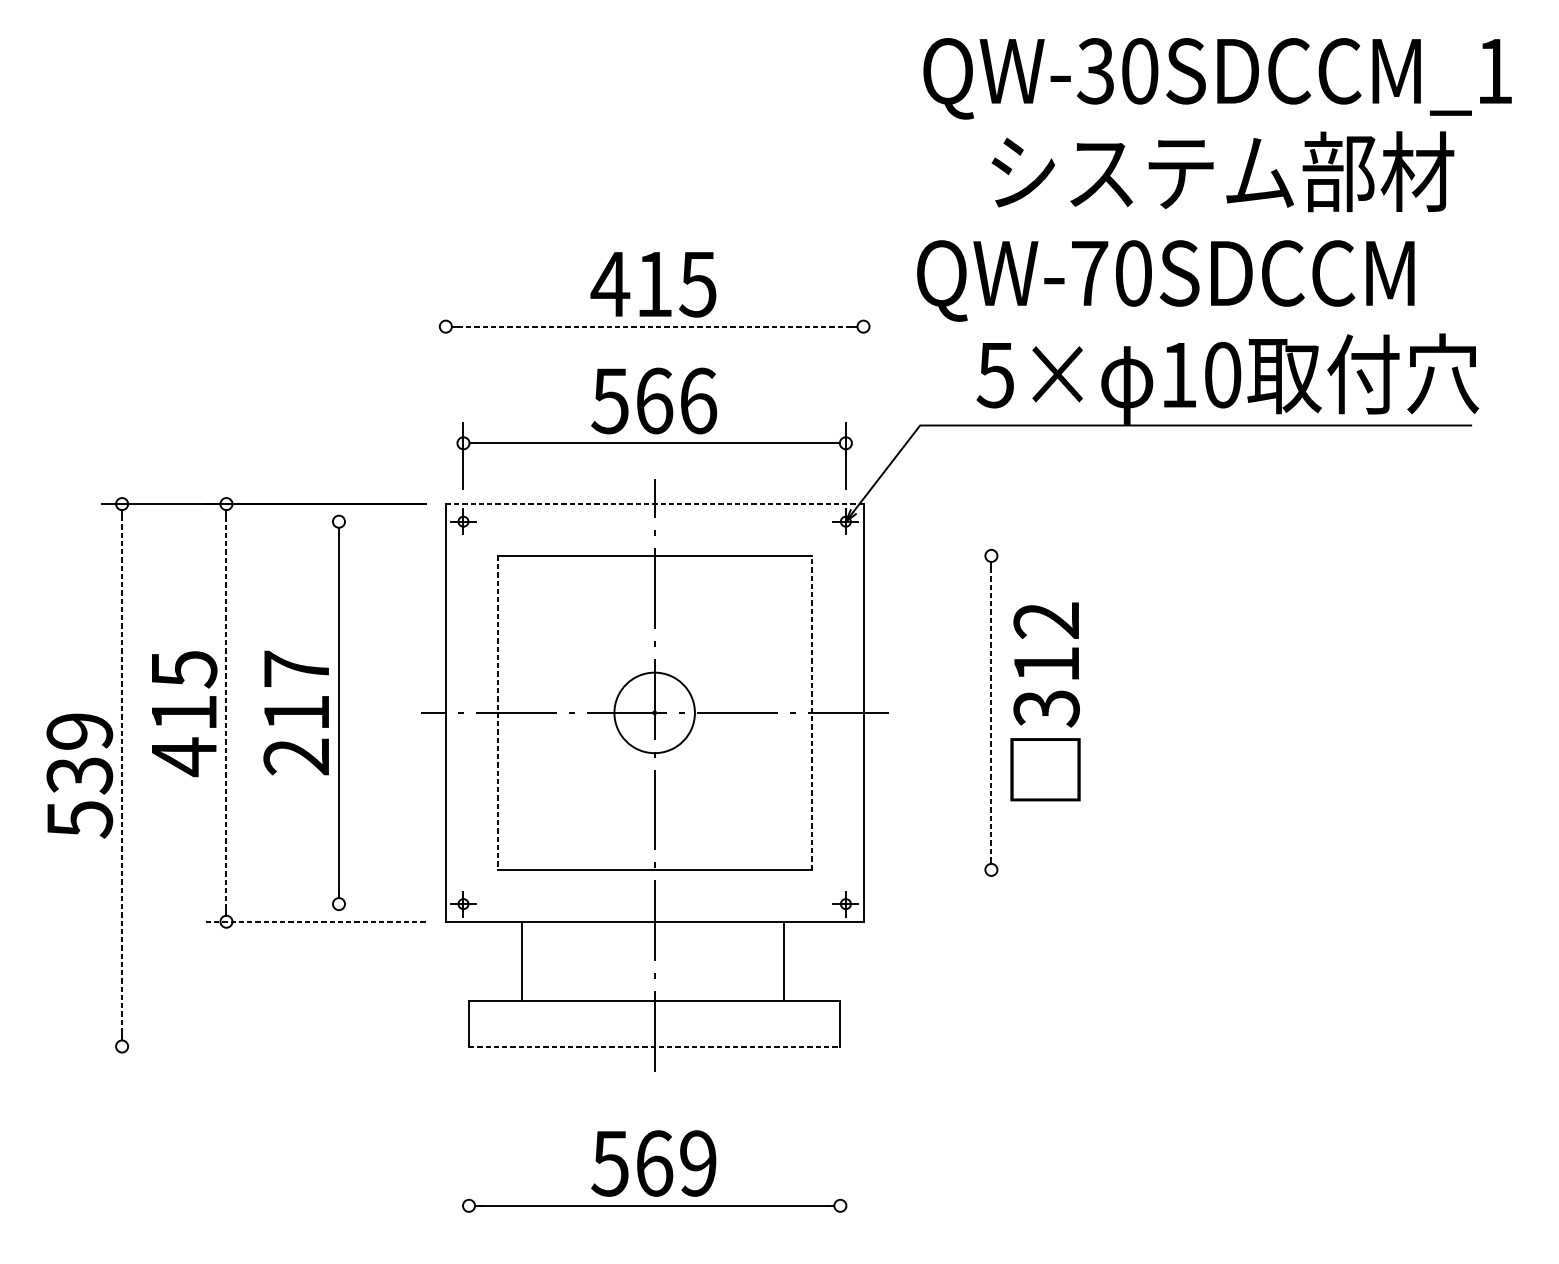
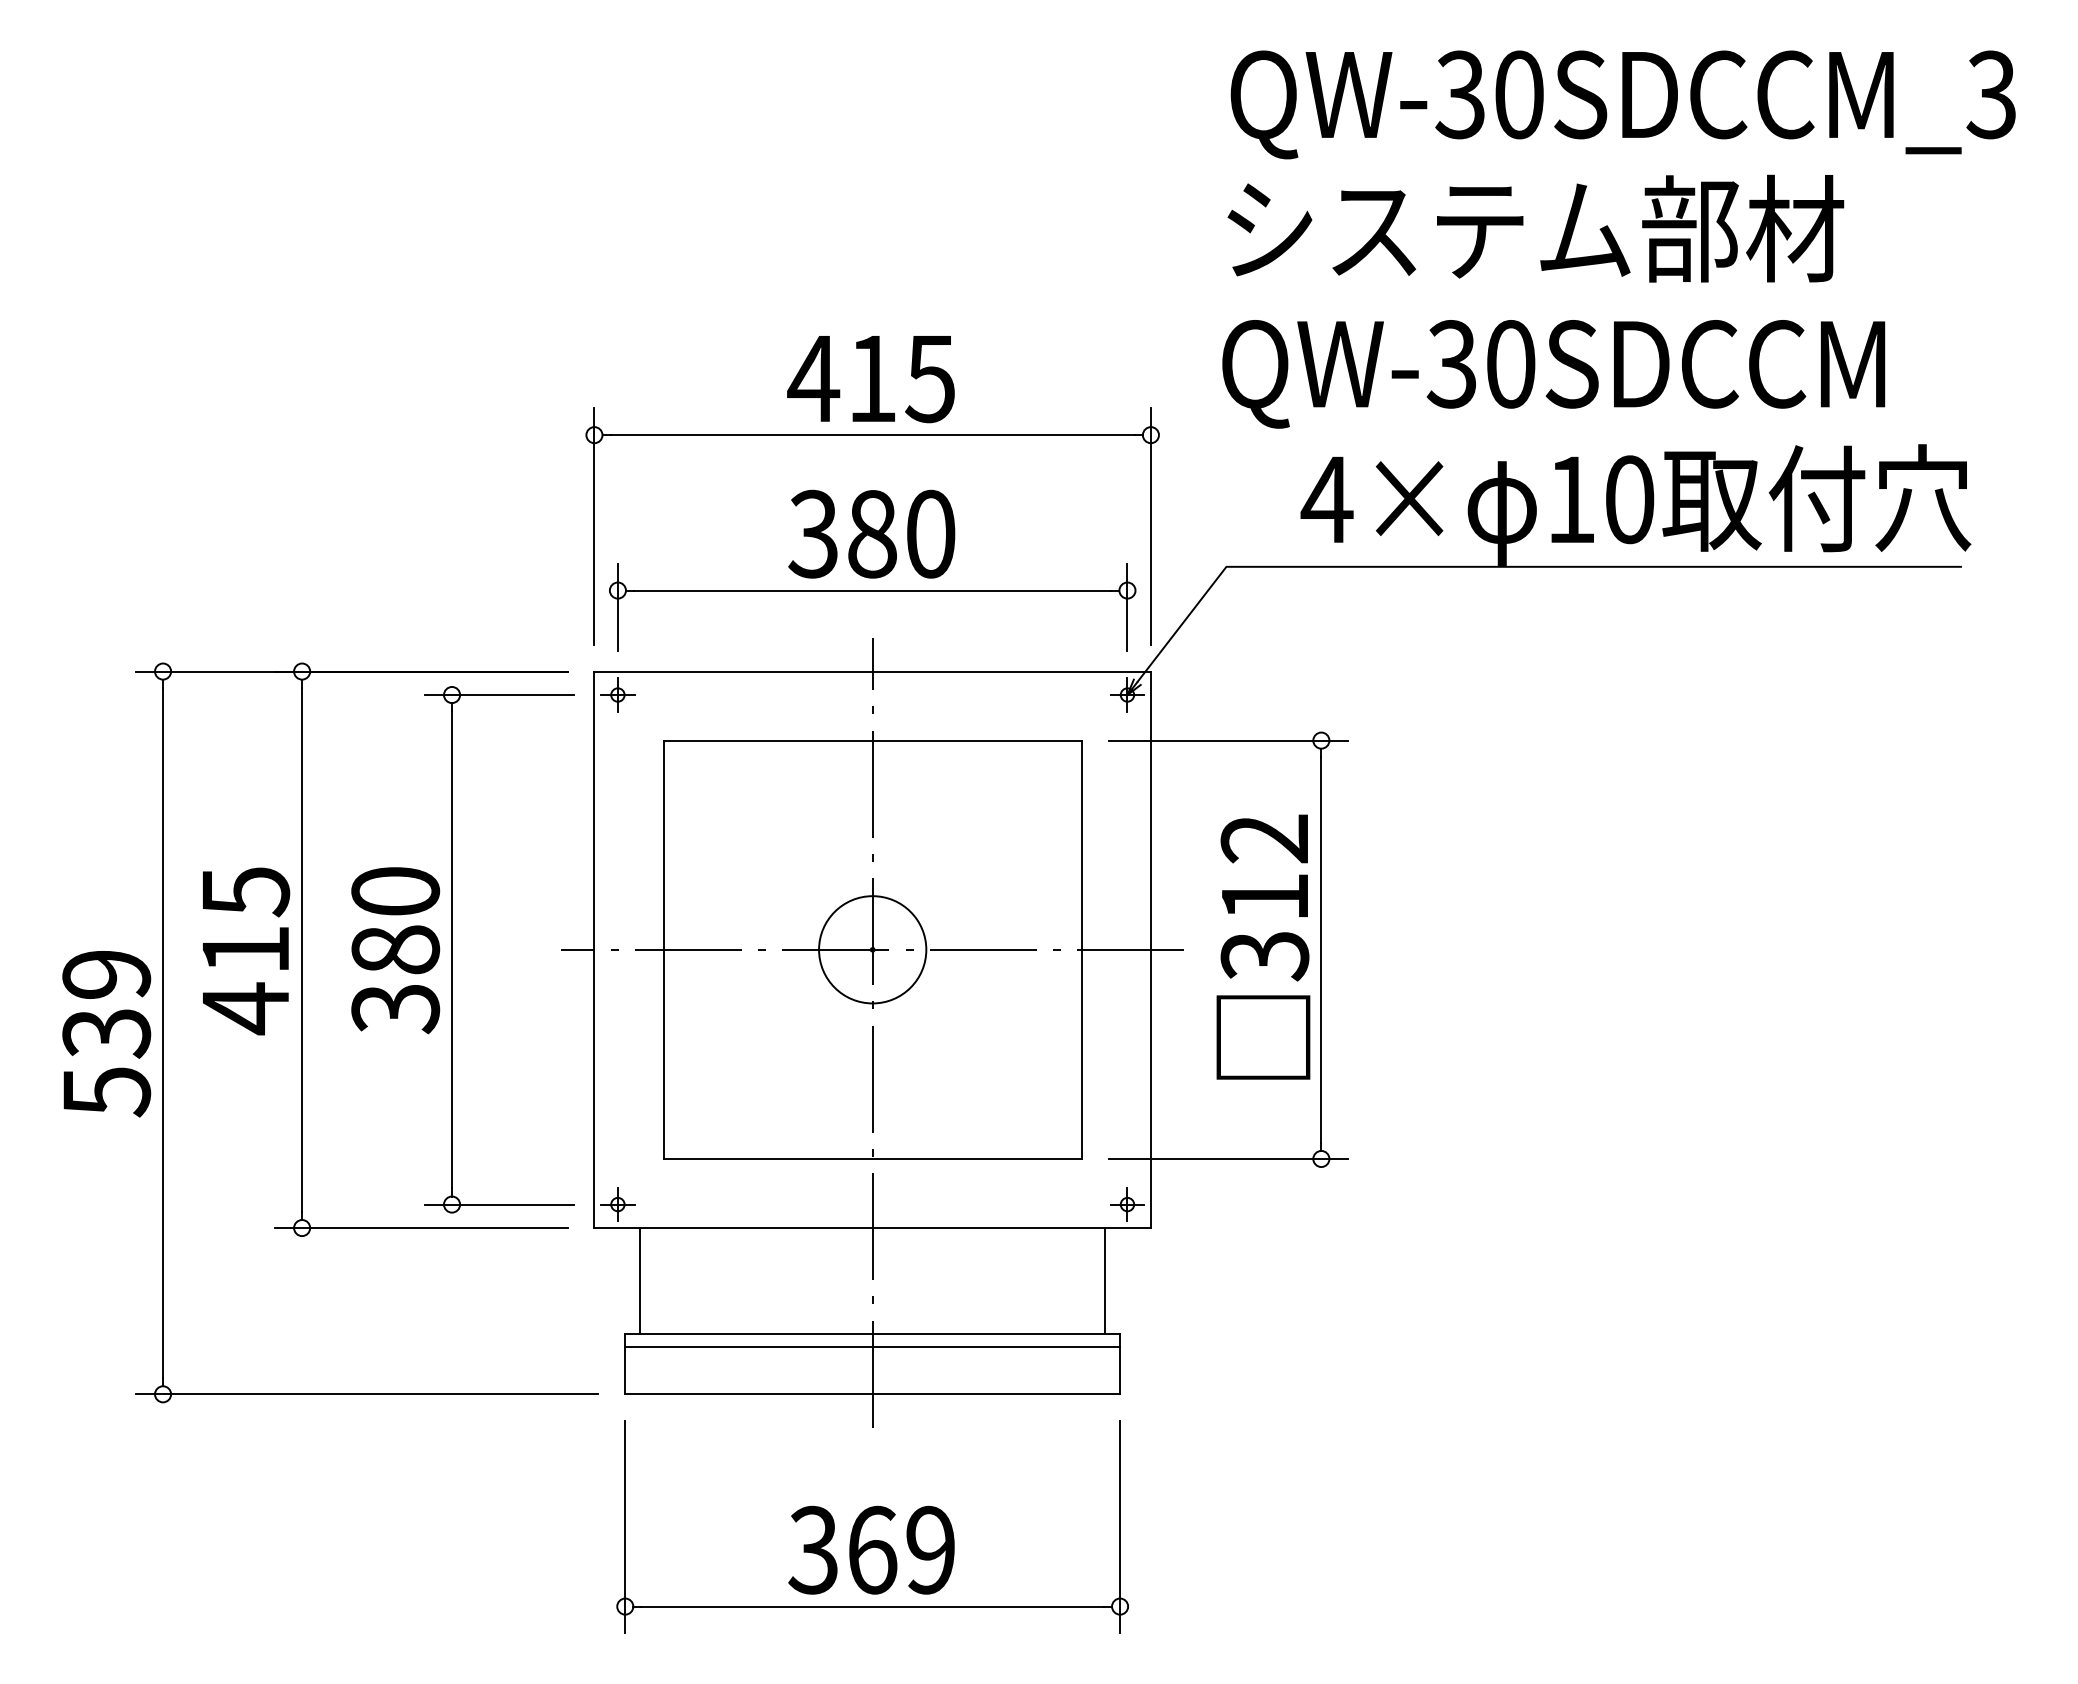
text: (1493, 71) -> (1990, 94), QW-30SDCCM_1 -> QW-30SDCCM_3
text: (1222, 171) -> (1535, 228), moved
text: (1089, 273) -> (1451, 364), QW-70SDCCM -> QW-30SDCCM
line: (655, 326) -> (873, 435), dashed -> solid
text: (995, 375) -> (1326, 500), 5× -> 4×
line: (445, 395) -> (594, 526), added
line: (863, 395) -> (1150, 526), added
text: (653, 400) -> (871, 533), 566 -> 380
line: (655, 504) -> (873, 671), dashed -> solid
line: (374, 522) -> (499, 695), added
line: (921, 555) -> (1228, 740), added
text: (1045, 701) -> (1263, 946), moved
line: (226, 712) -> (302, 949), dashed -> solid
line: (811, 712) -> (1081, 949), dashed -> solid
text: (296, 713) -> (395, 950), 217 -> 380
line: (497, 713) -> (663, 950), dashed -> solid
line: (991, 713) -> (1321, 950), dashed -> solid
line: (122, 775) -> (163, 1033), dashed -> solid
line: (921, 869) -> (1228, 1158), added
line: (374, 904) -> (499, 1204), added
line: (315, 922) -> (420, 1228), dashed -> solid
line: (522, 961) -> (640, 1280), moved
line: (784, 961) -> (1105, 1280), moved
line: (654, 1010) -> (872, 1346), added
line: (275, 1046) -> (367, 1394), added
line: (655, 1046) -> (873, 1394), dashed -> solid
line: (469, 1146) -> (625, 1527), added
line: (840, 1146) -> (1120, 1527), added
text: (609, 1162) -> (812, 1549), 569 -> 369

